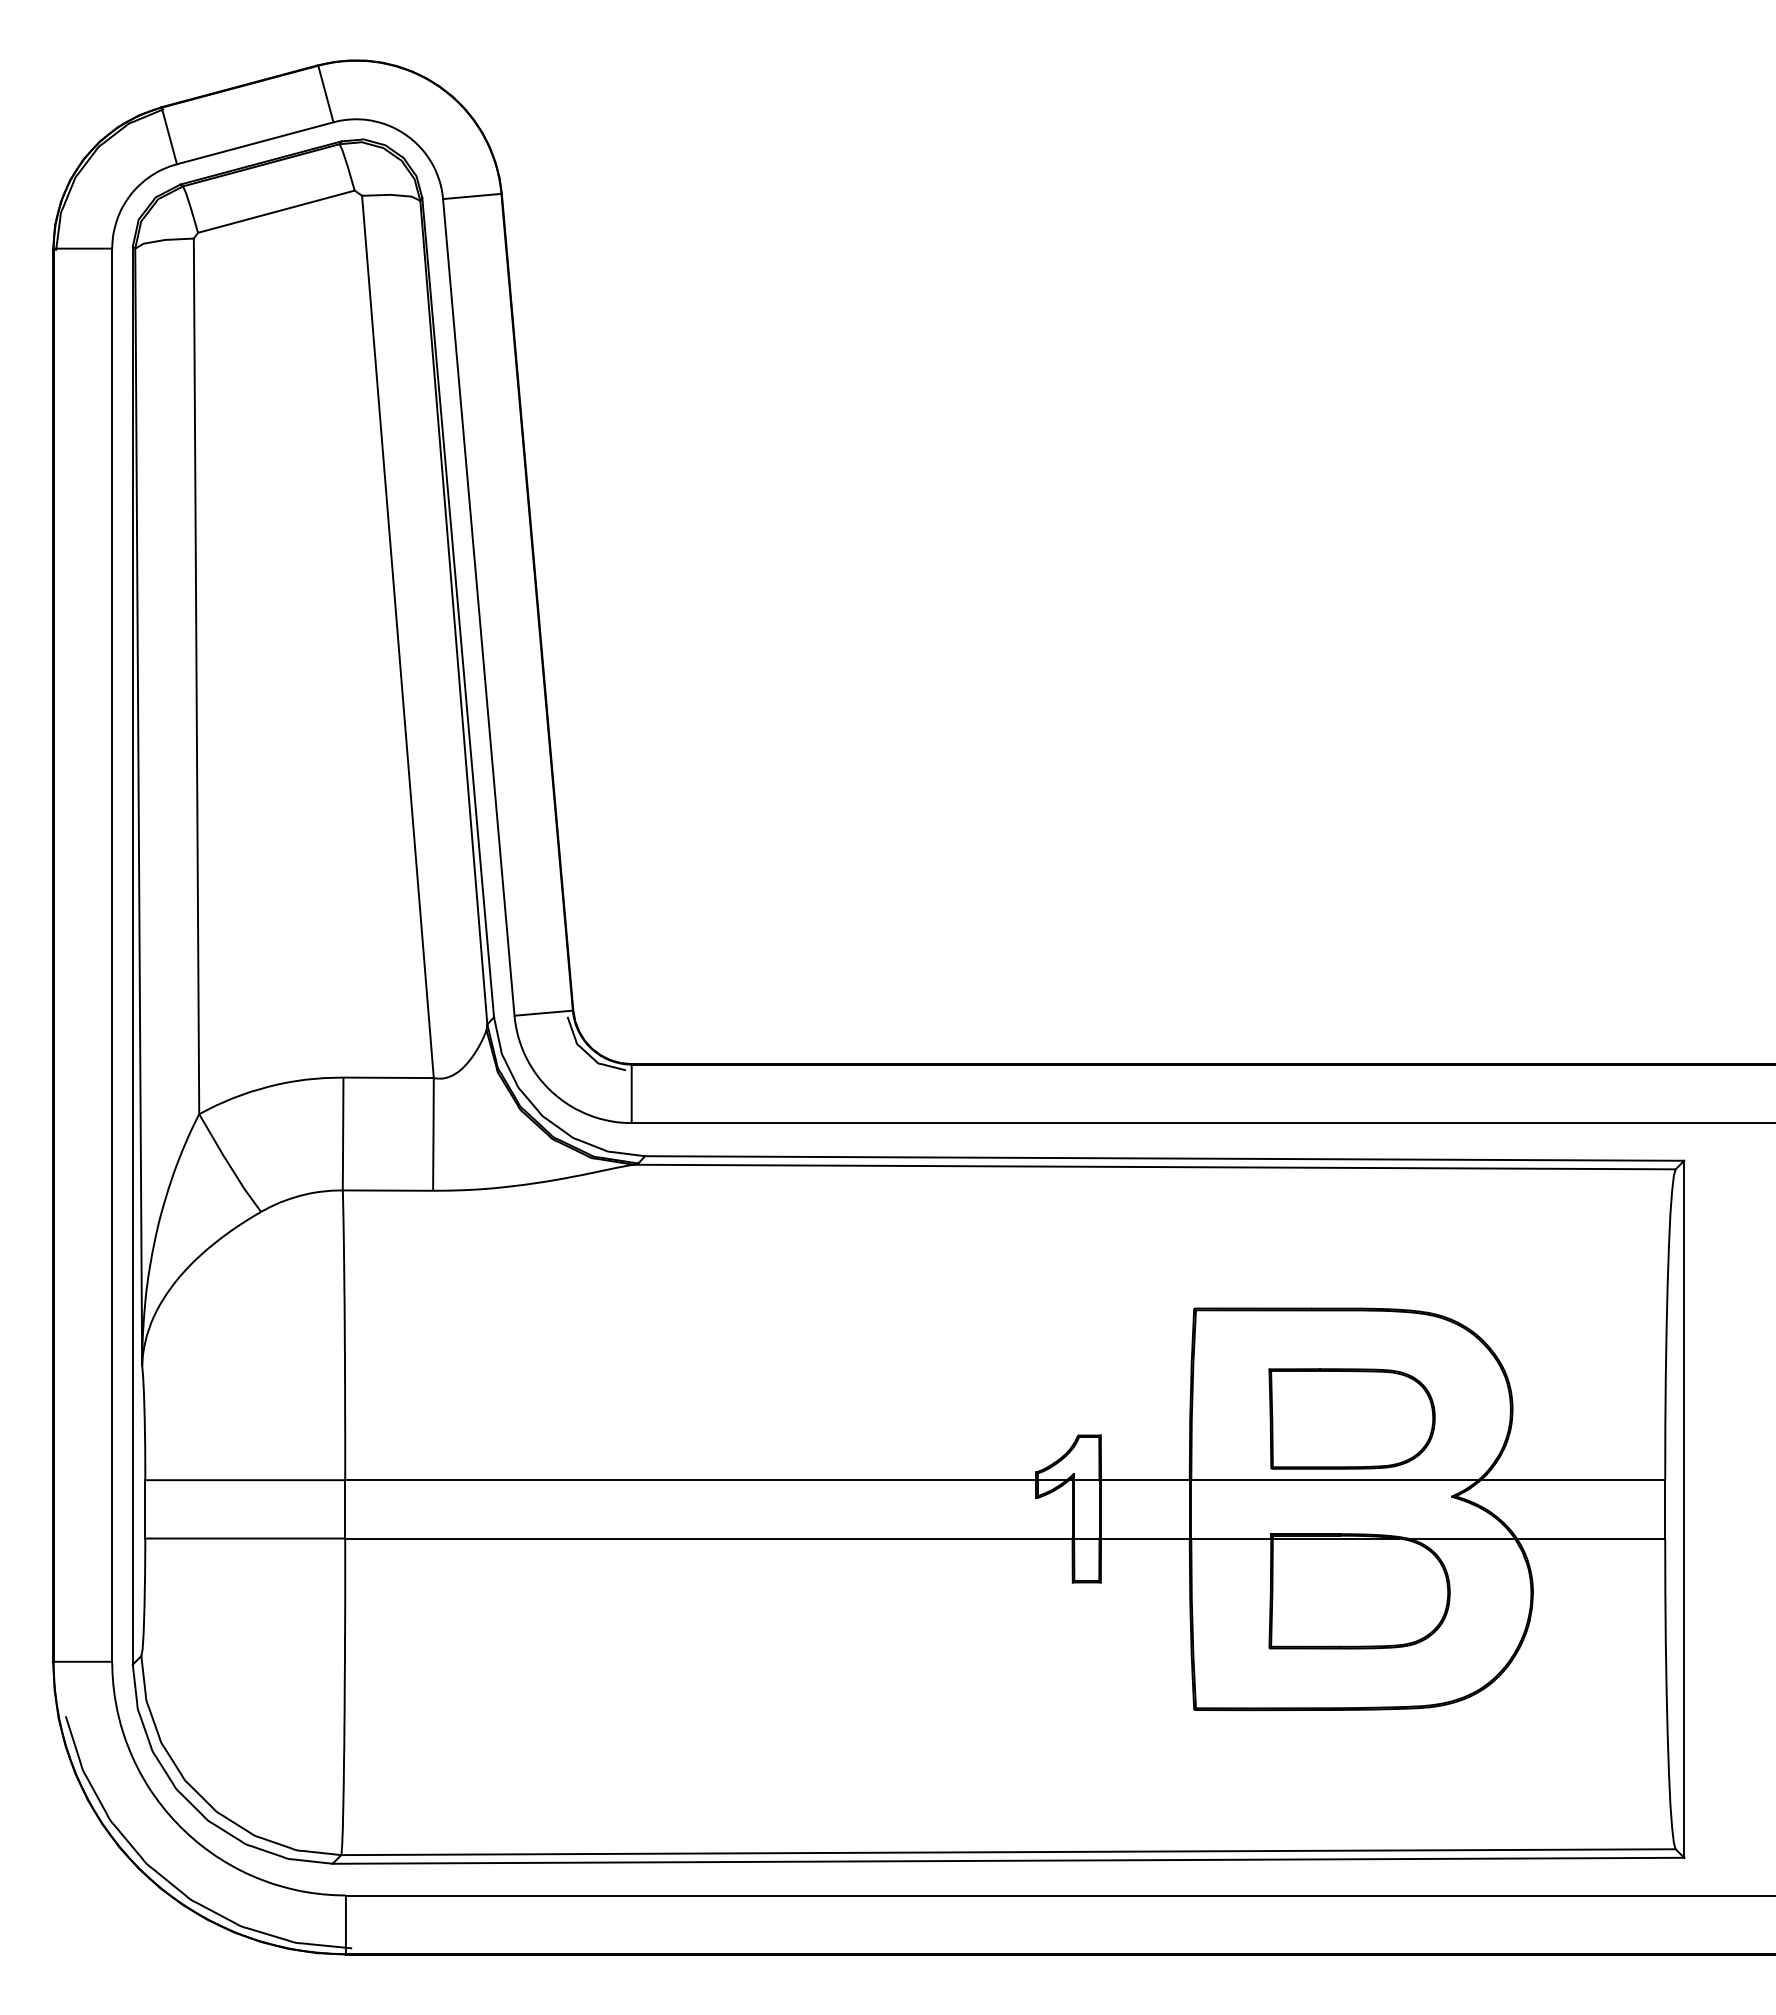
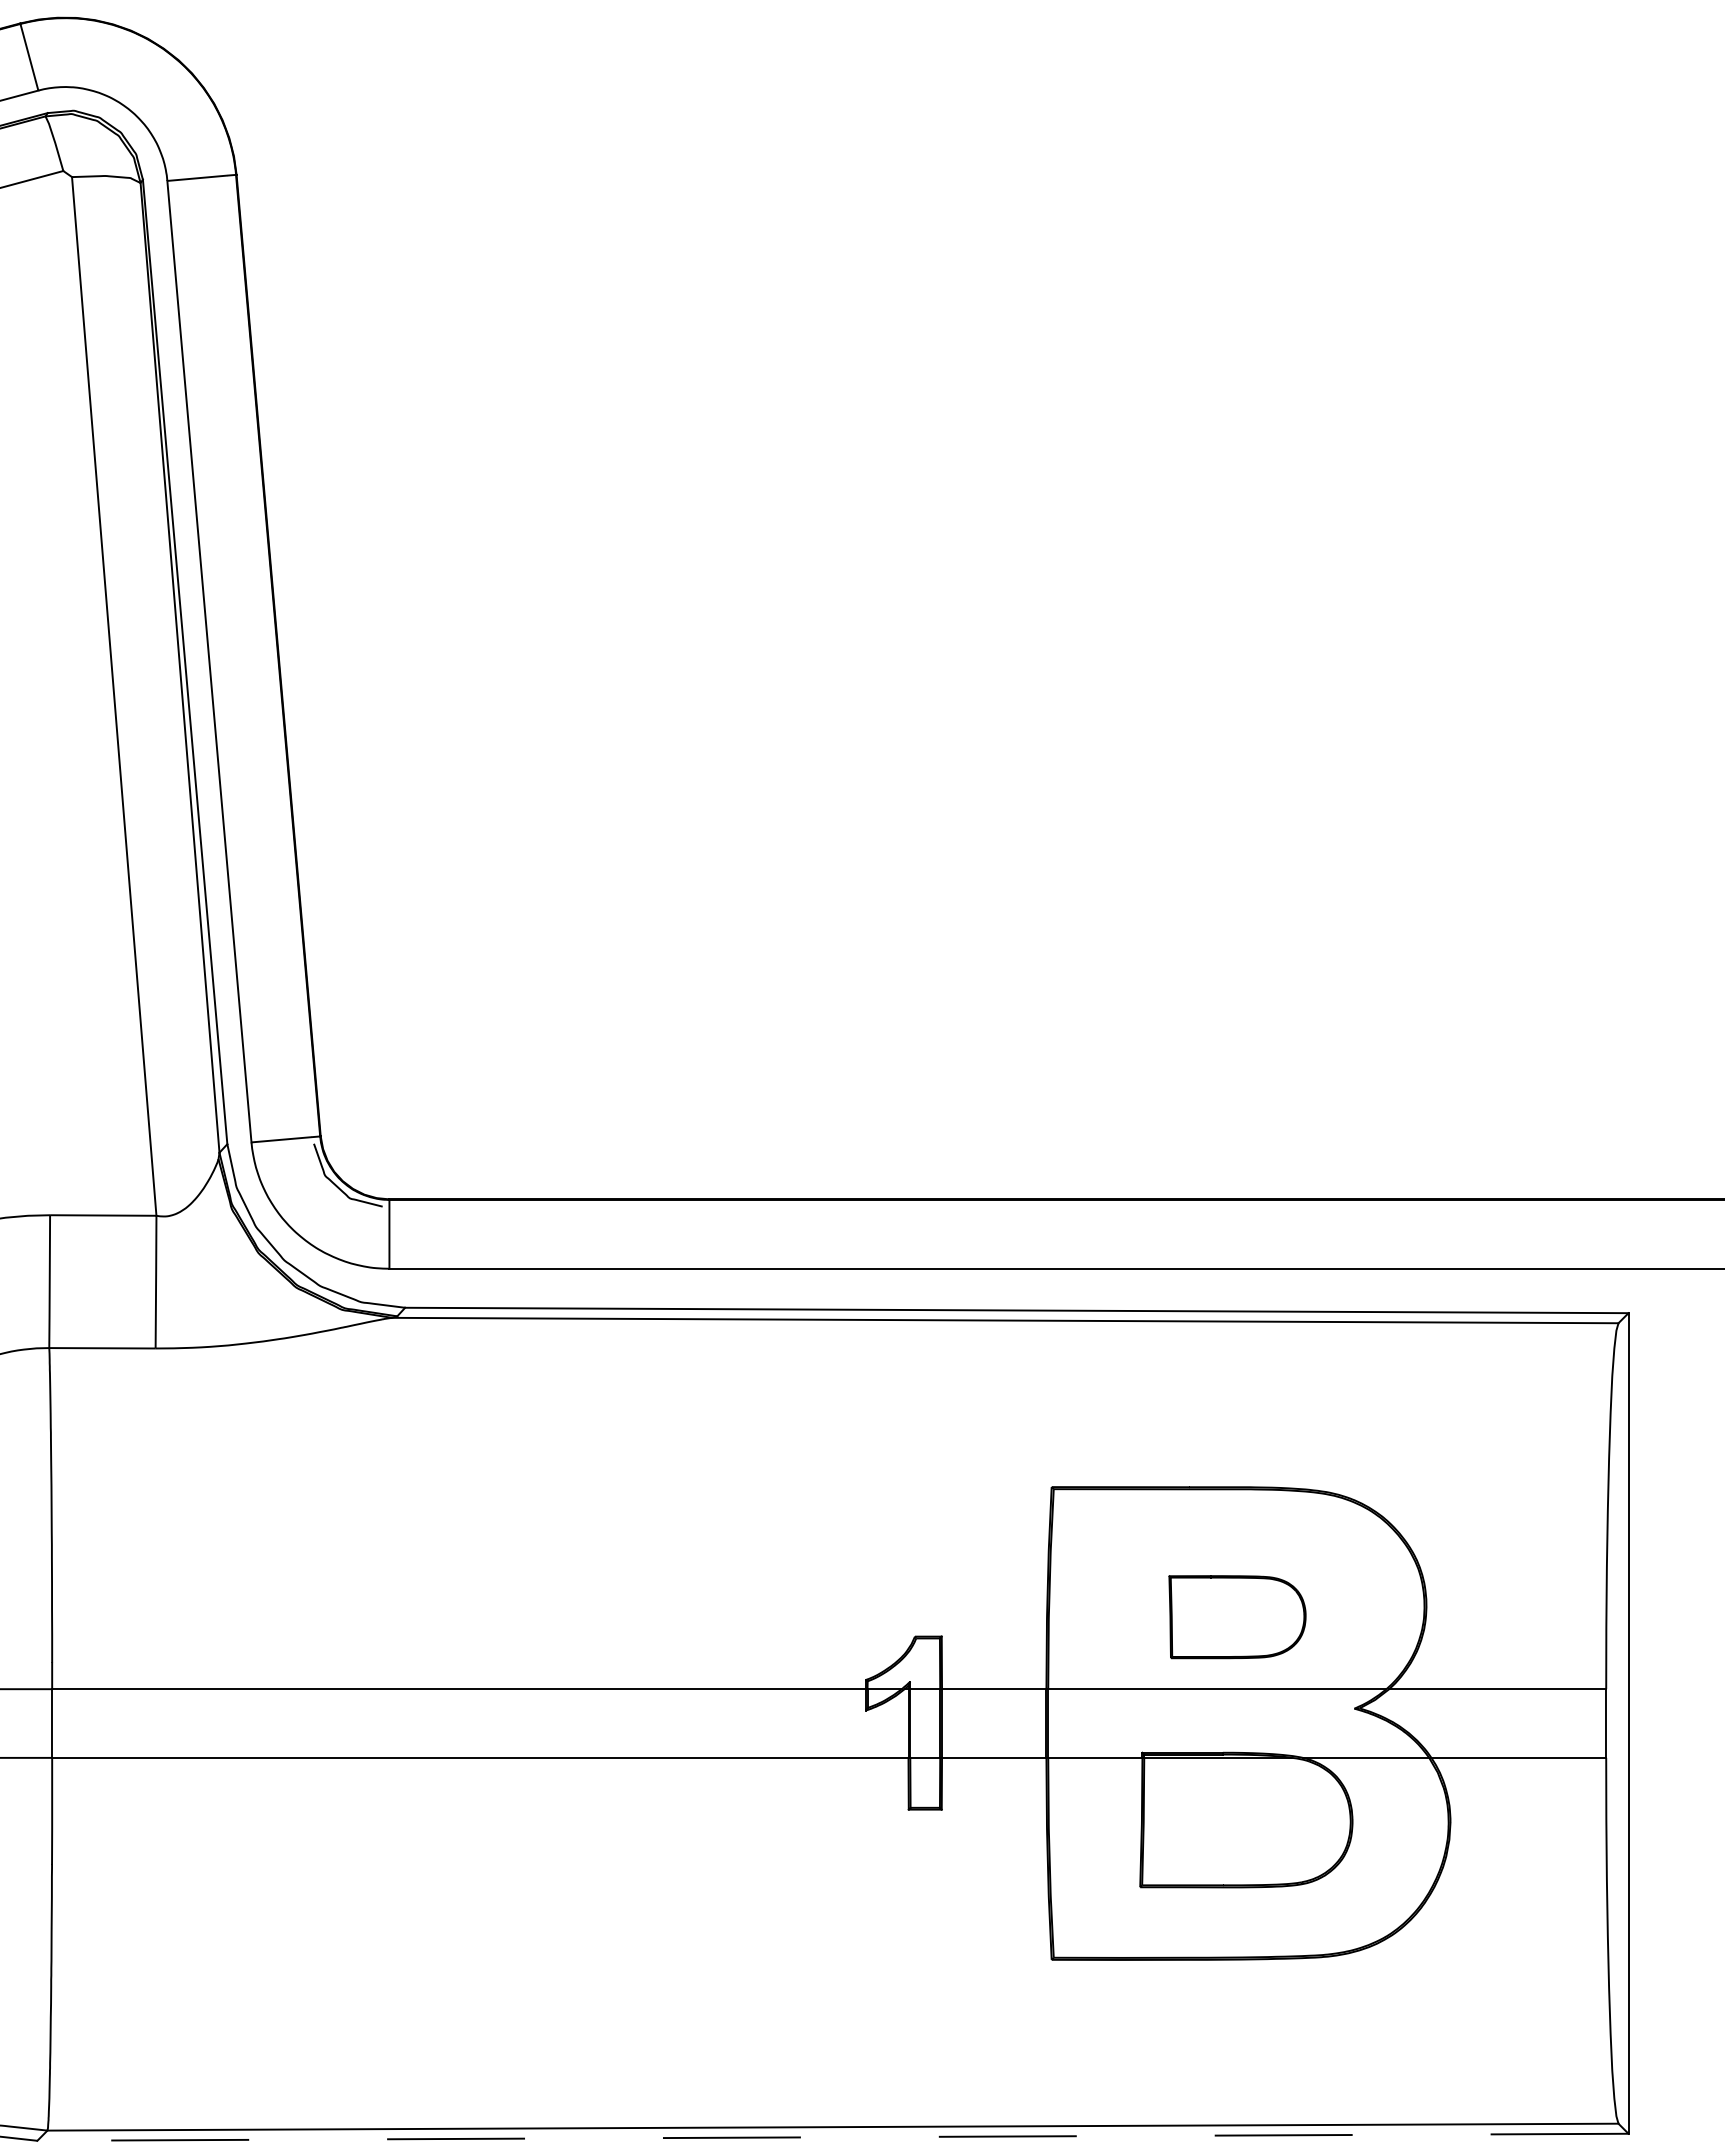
part: (1351, 1418) -> (1236, 1616), size x0.7
line: (1008, 1860) -> (833, 2136), solid -> dashed

